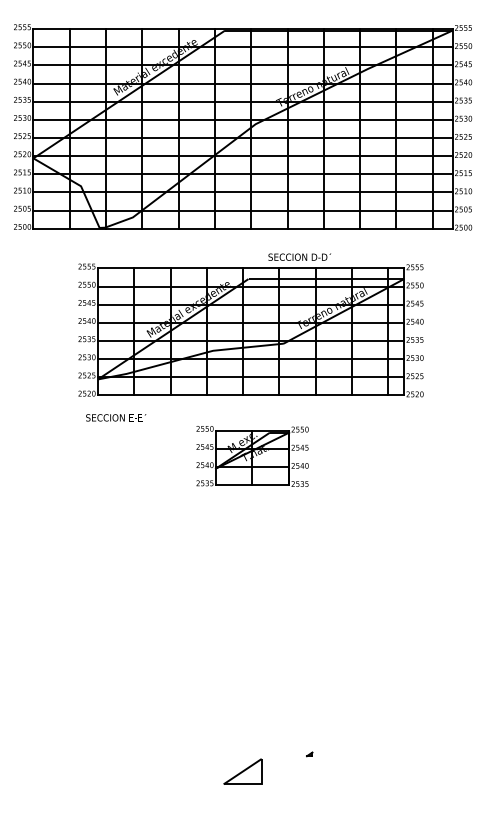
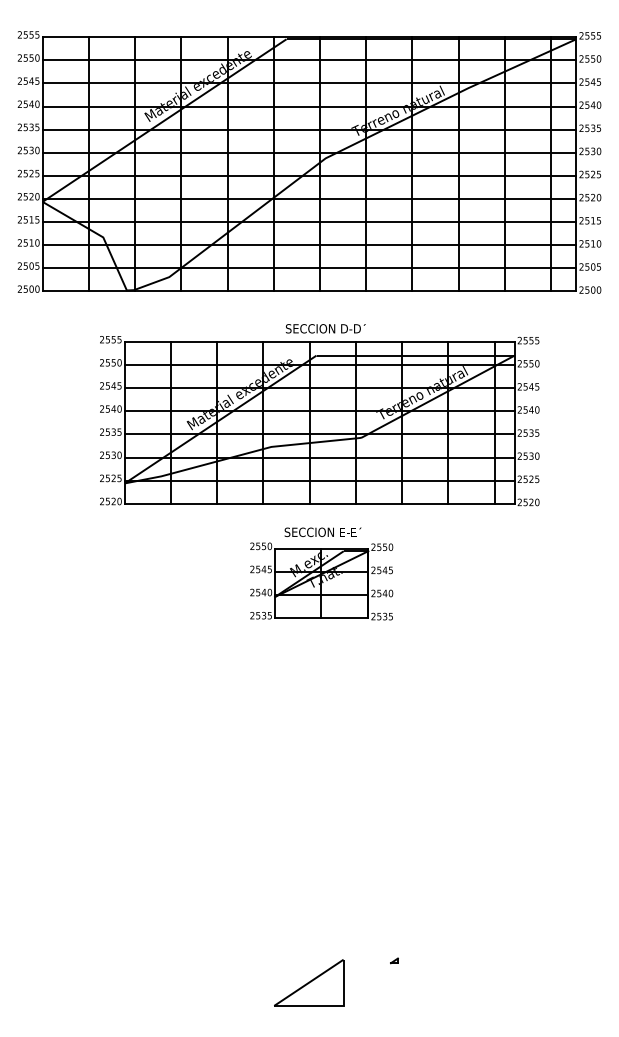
text: (299, 257) -> (325, 328), moved
text: (115, 417) -> (322, 531), moved
part: (243, 771) -> (309, 982), size x1.43

